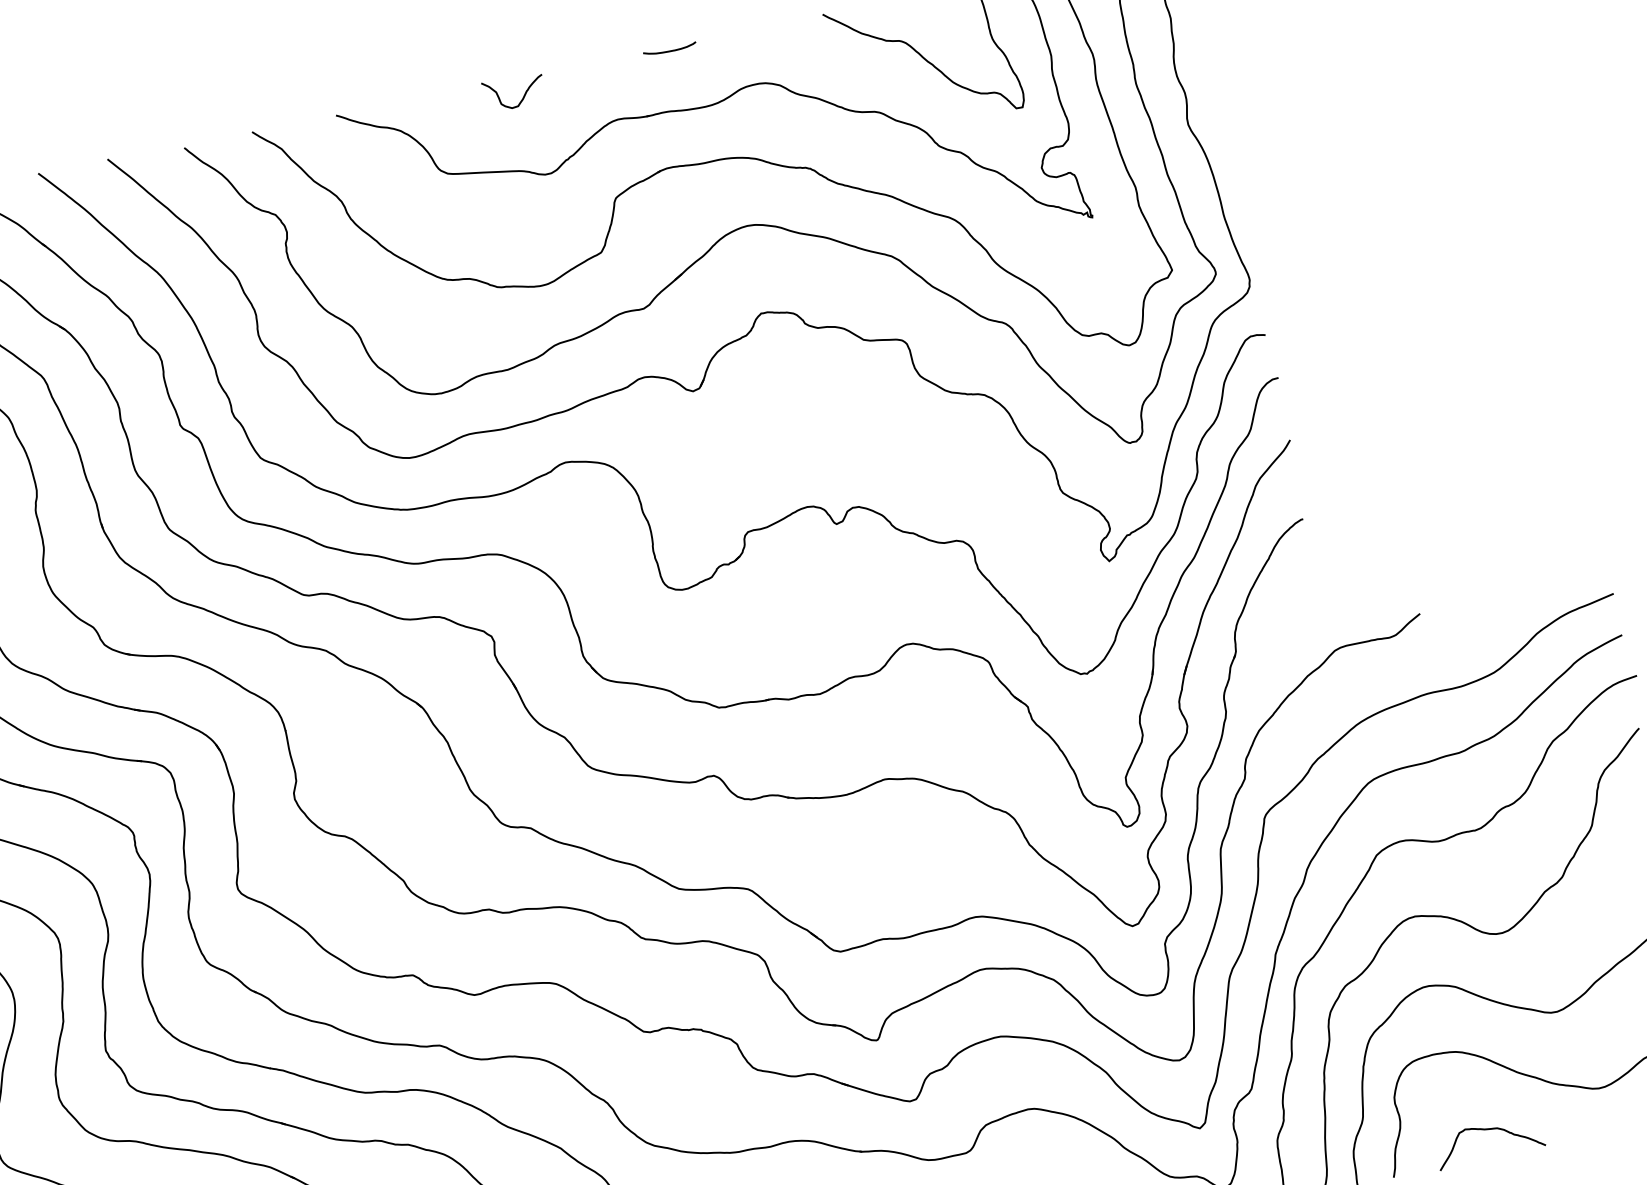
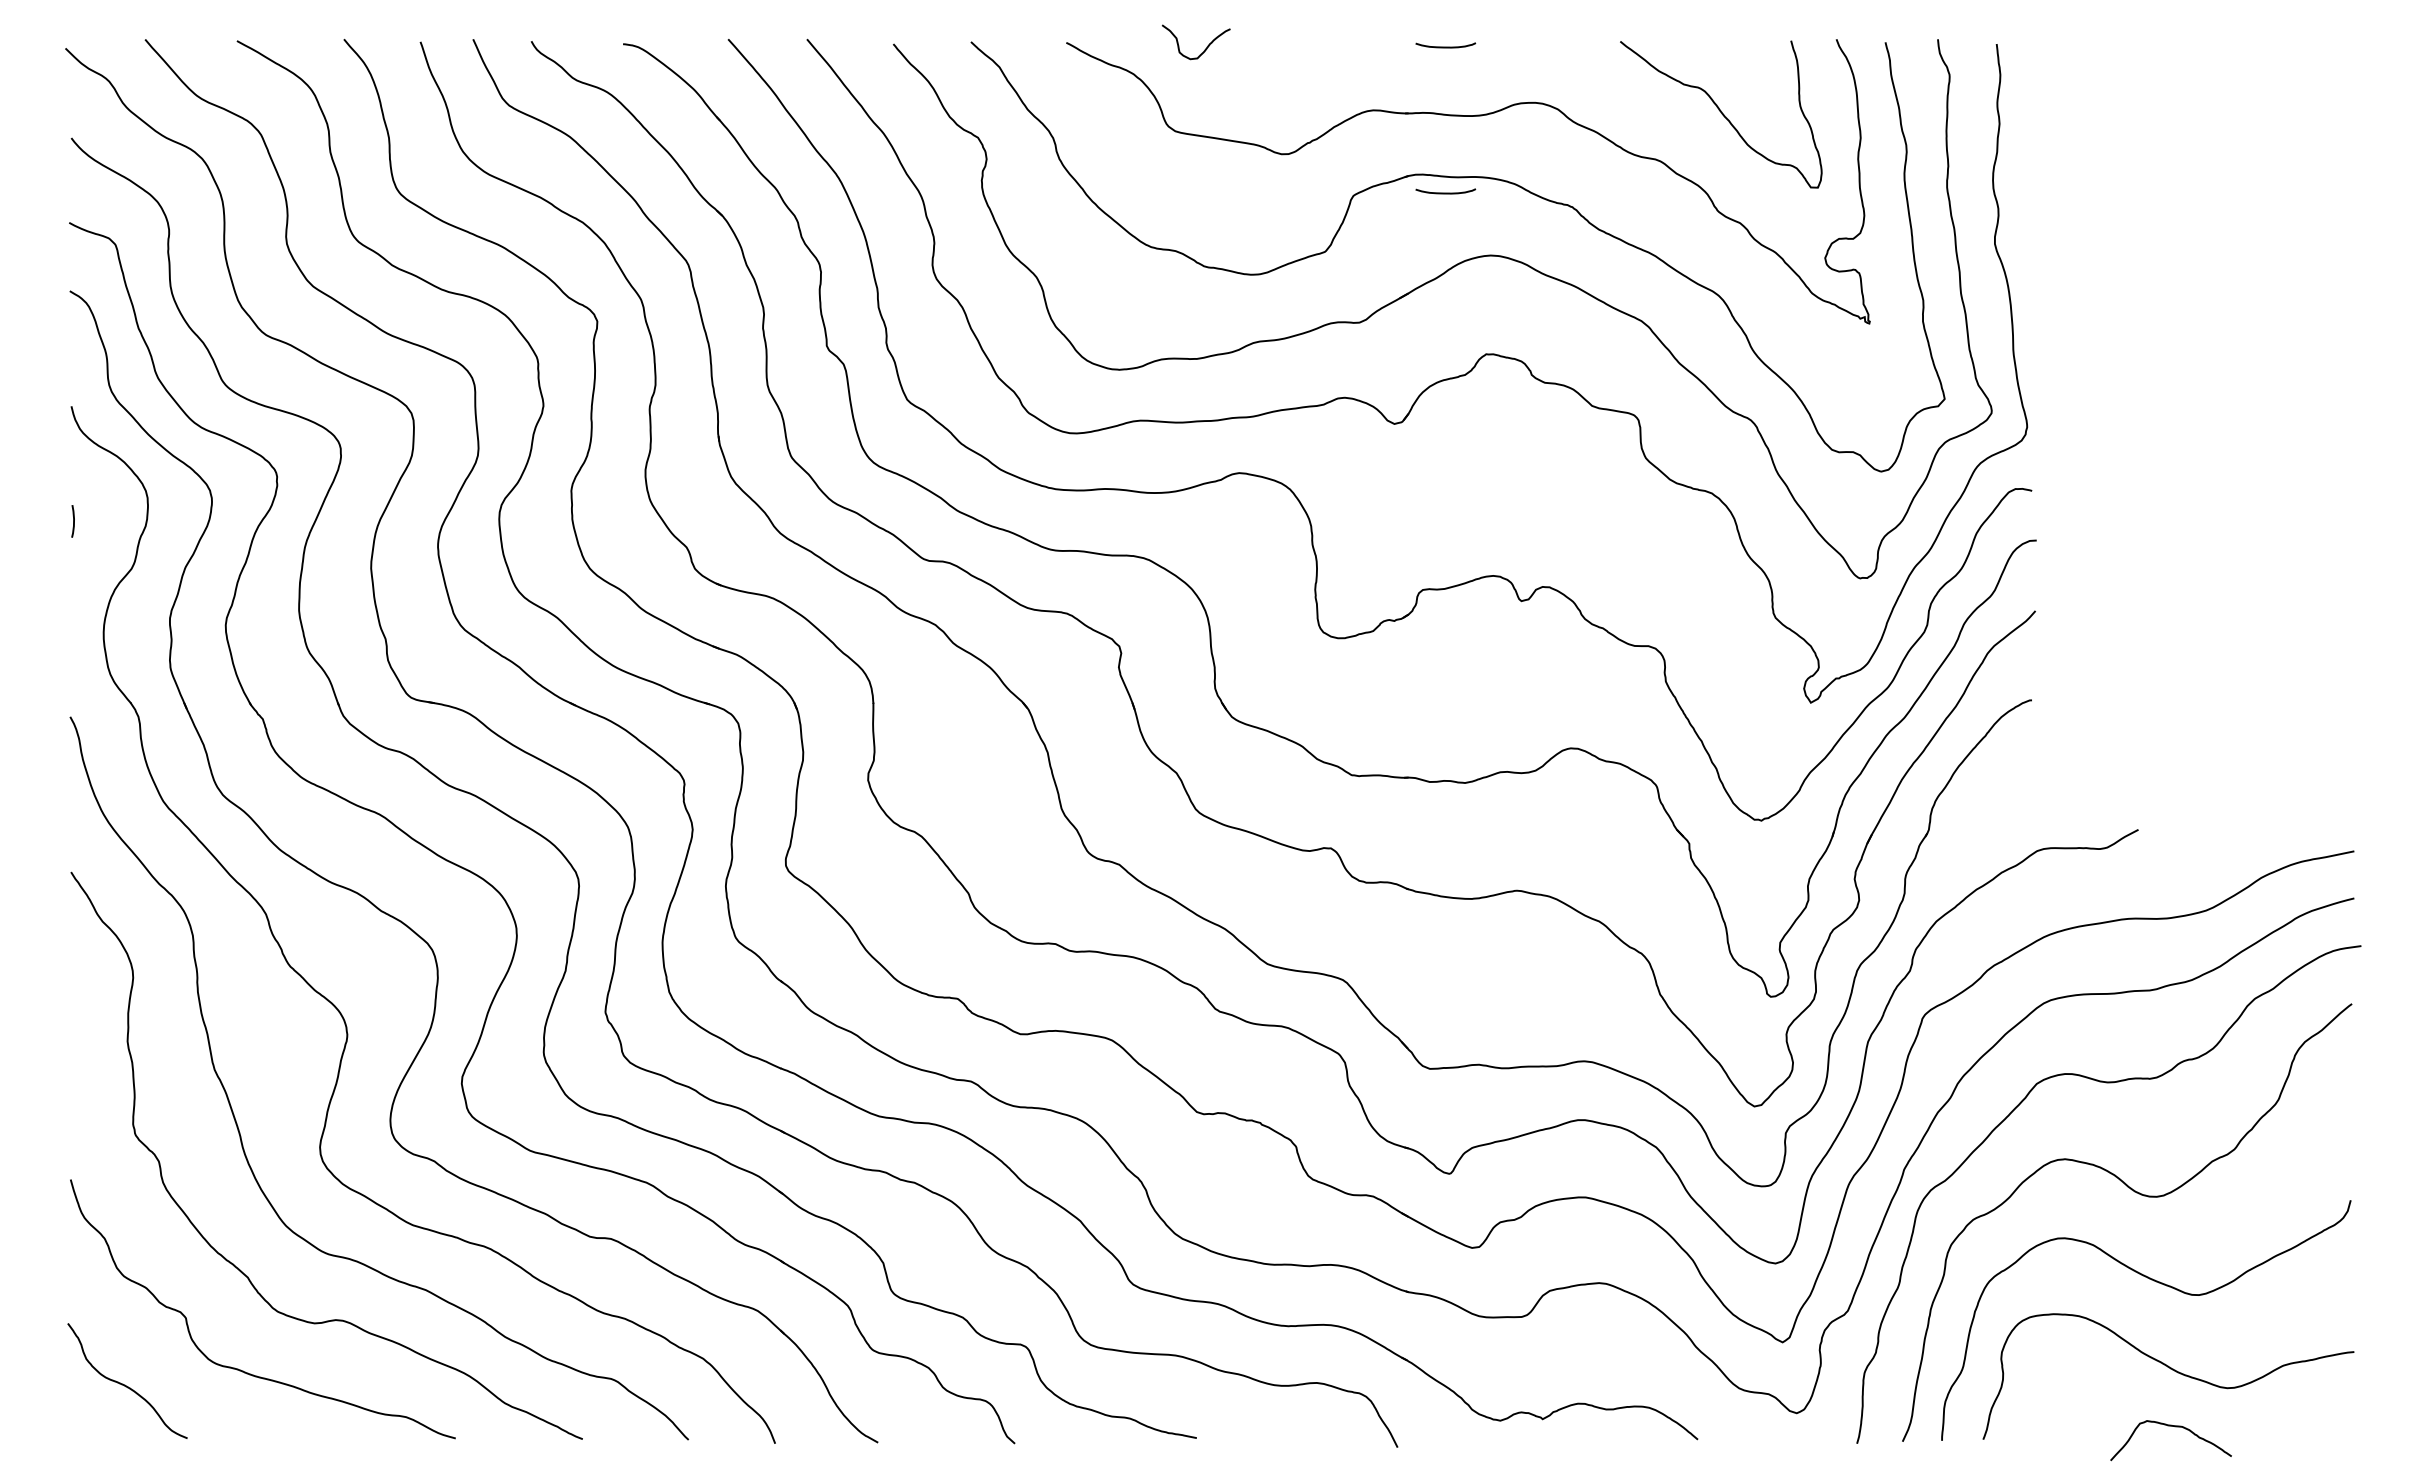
curve: (522, 97) -> (1204, 49), moved
curve: (696, 178) -> (1445, 192), added
curve: (1491, 1130) -> (2175, 1427), moved

